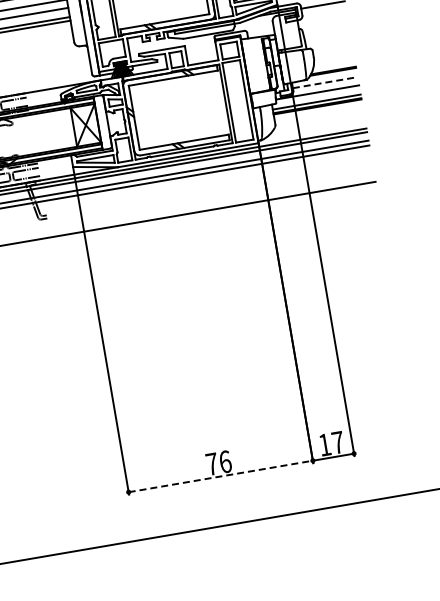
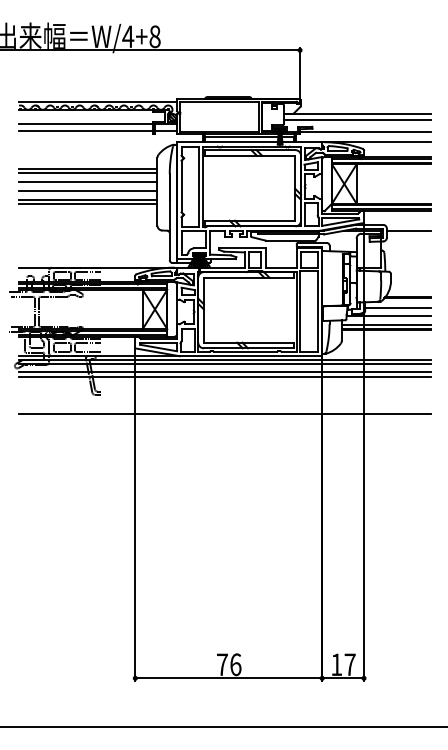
line: (325, 82) -> (398, 307), dashed -> solid
line: (221, 476) -> (229, 678), dashed -> solid

